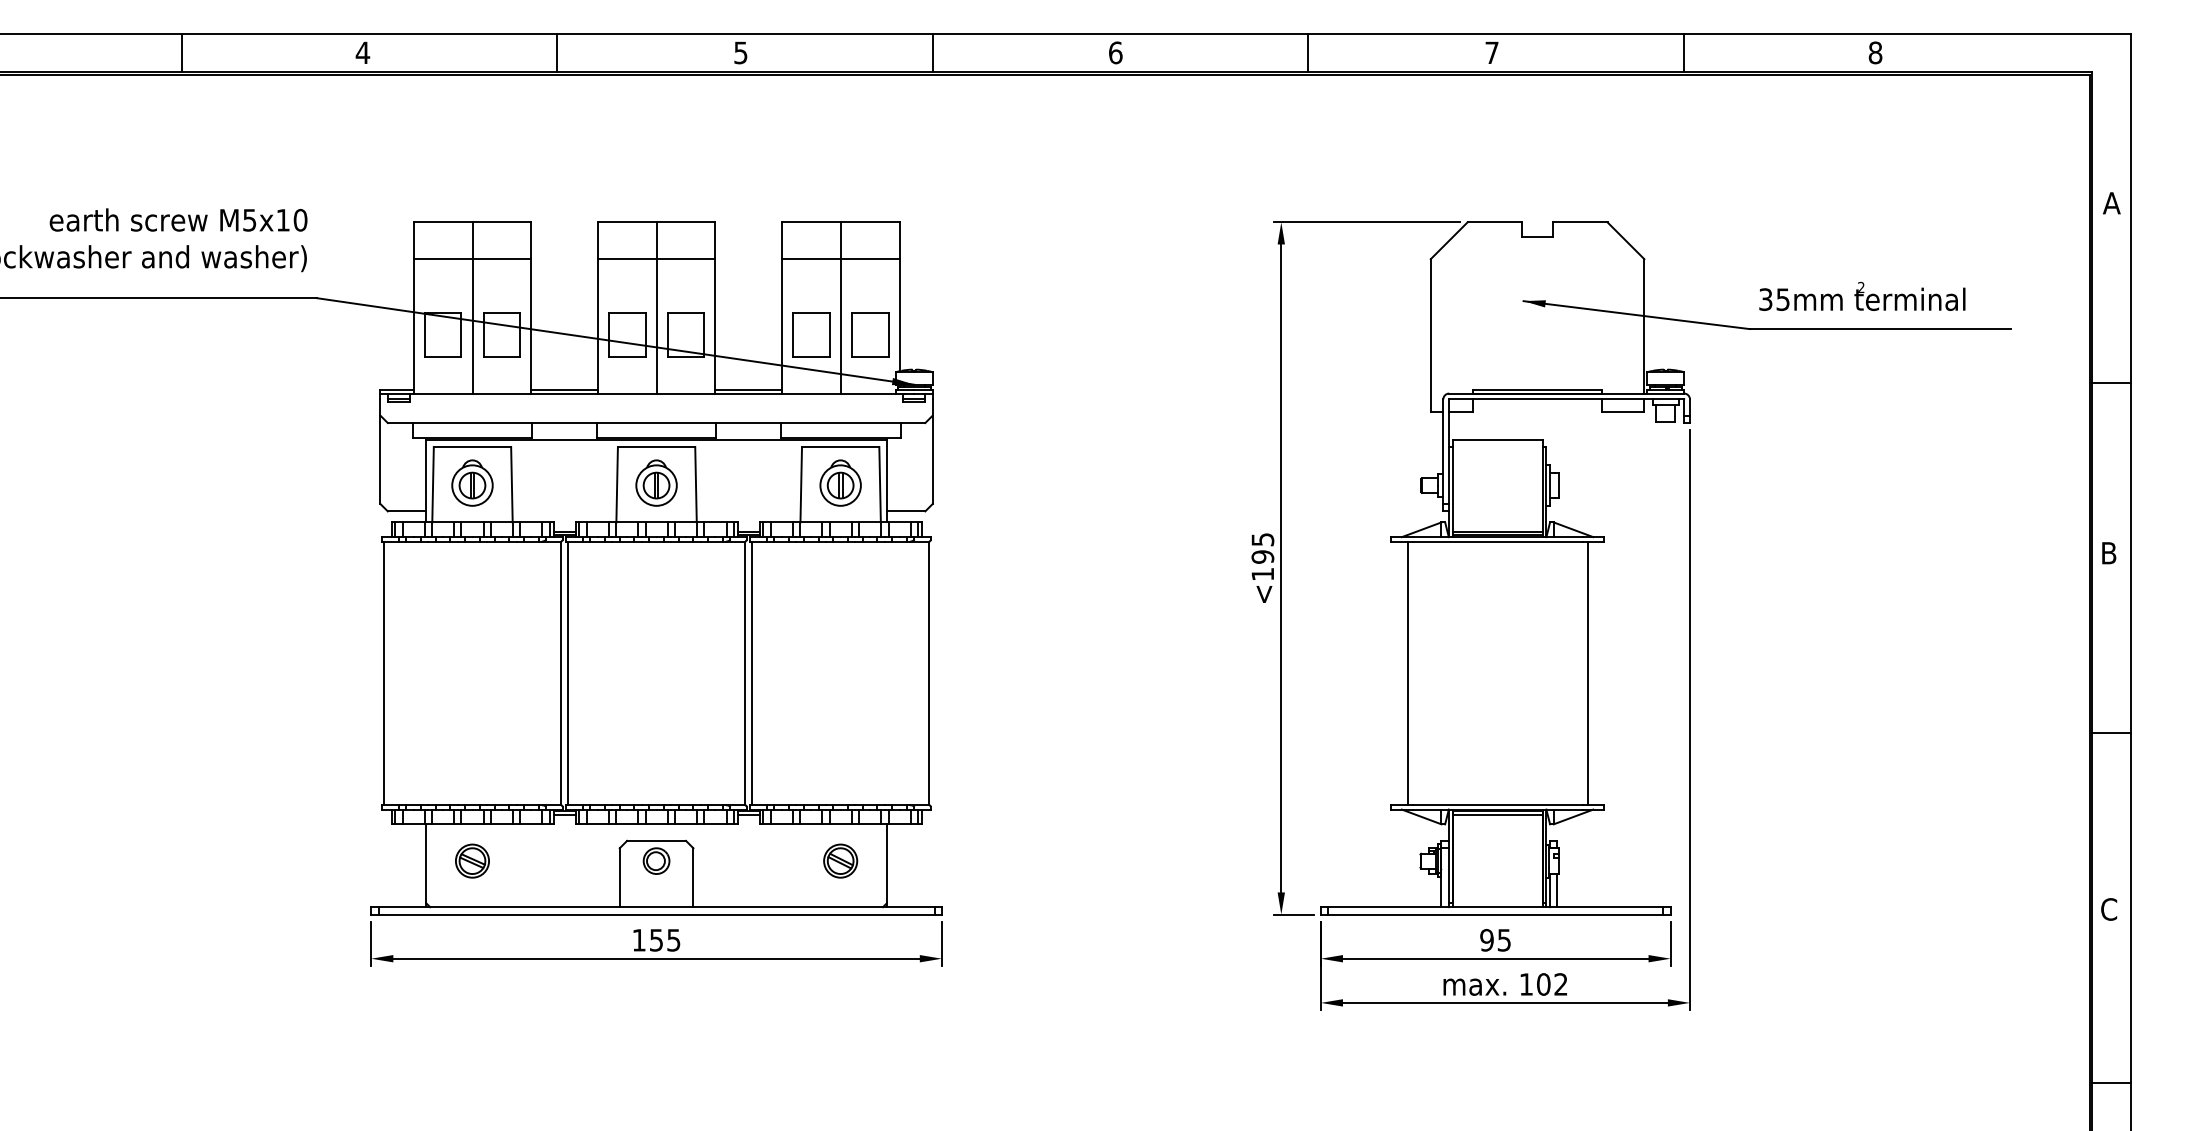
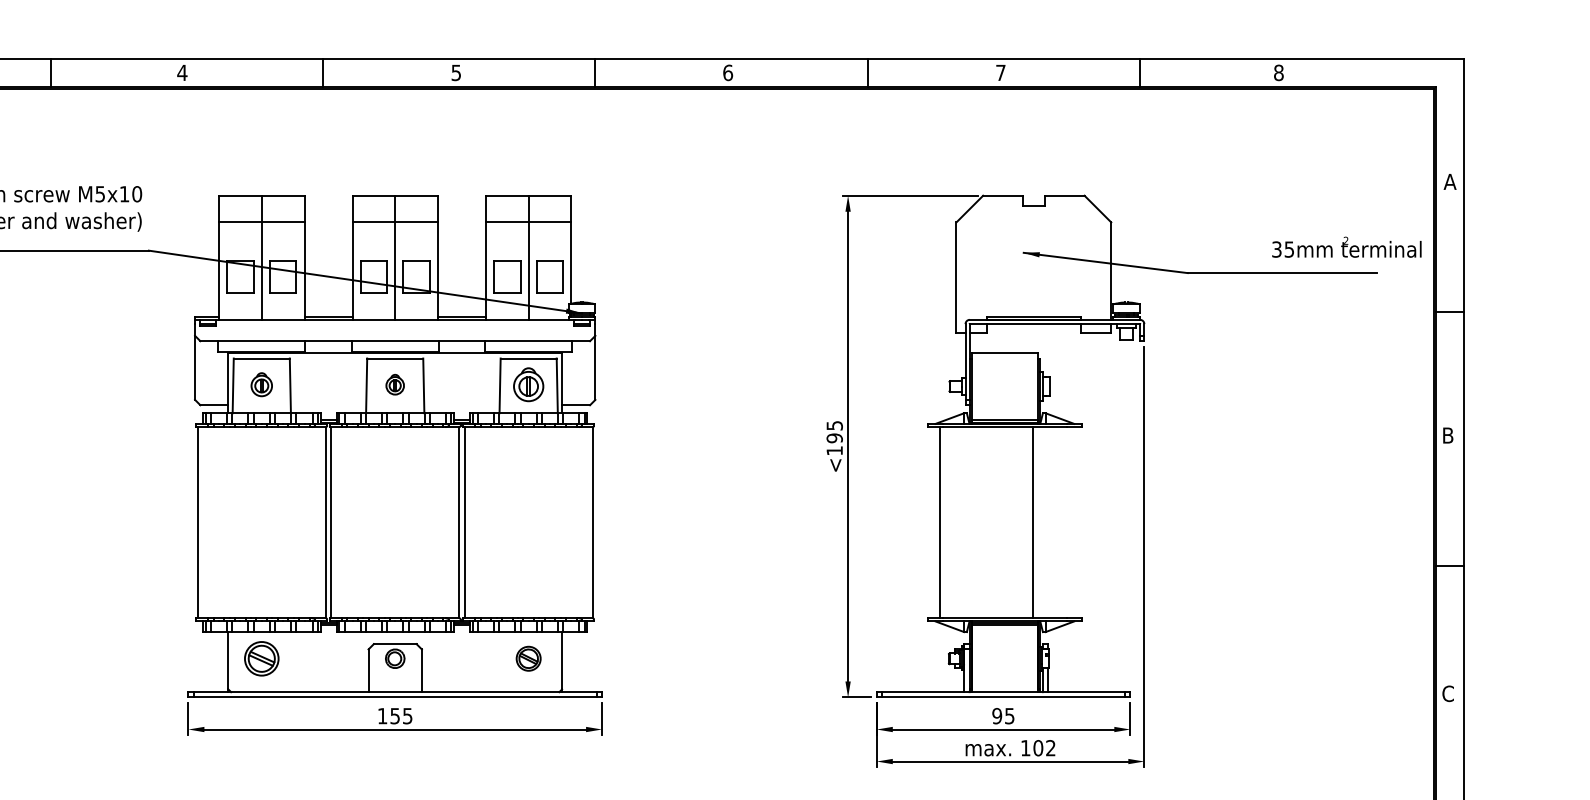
text: (1862, 295) -> (1346, 246), moved
part: (472, 482) -> (261, 384), size x0.7
part: (656, 482) -> (395, 384), size x0.6
line: (1587, 673) -> (1033, 522), moved
part: (472, 860) -> (261, 658), size x1.4

